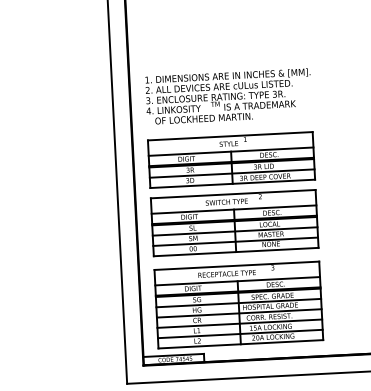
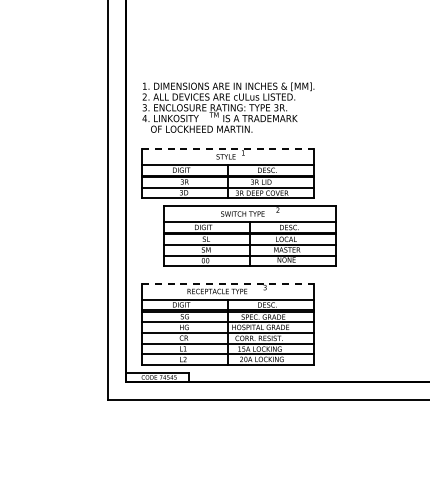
line: (229, 135) -> (227, 148), solid -> dashed
part: (234, 222) -> (249, 235), moved
line: (236, 265) -> (227, 283), solid -> dashed

